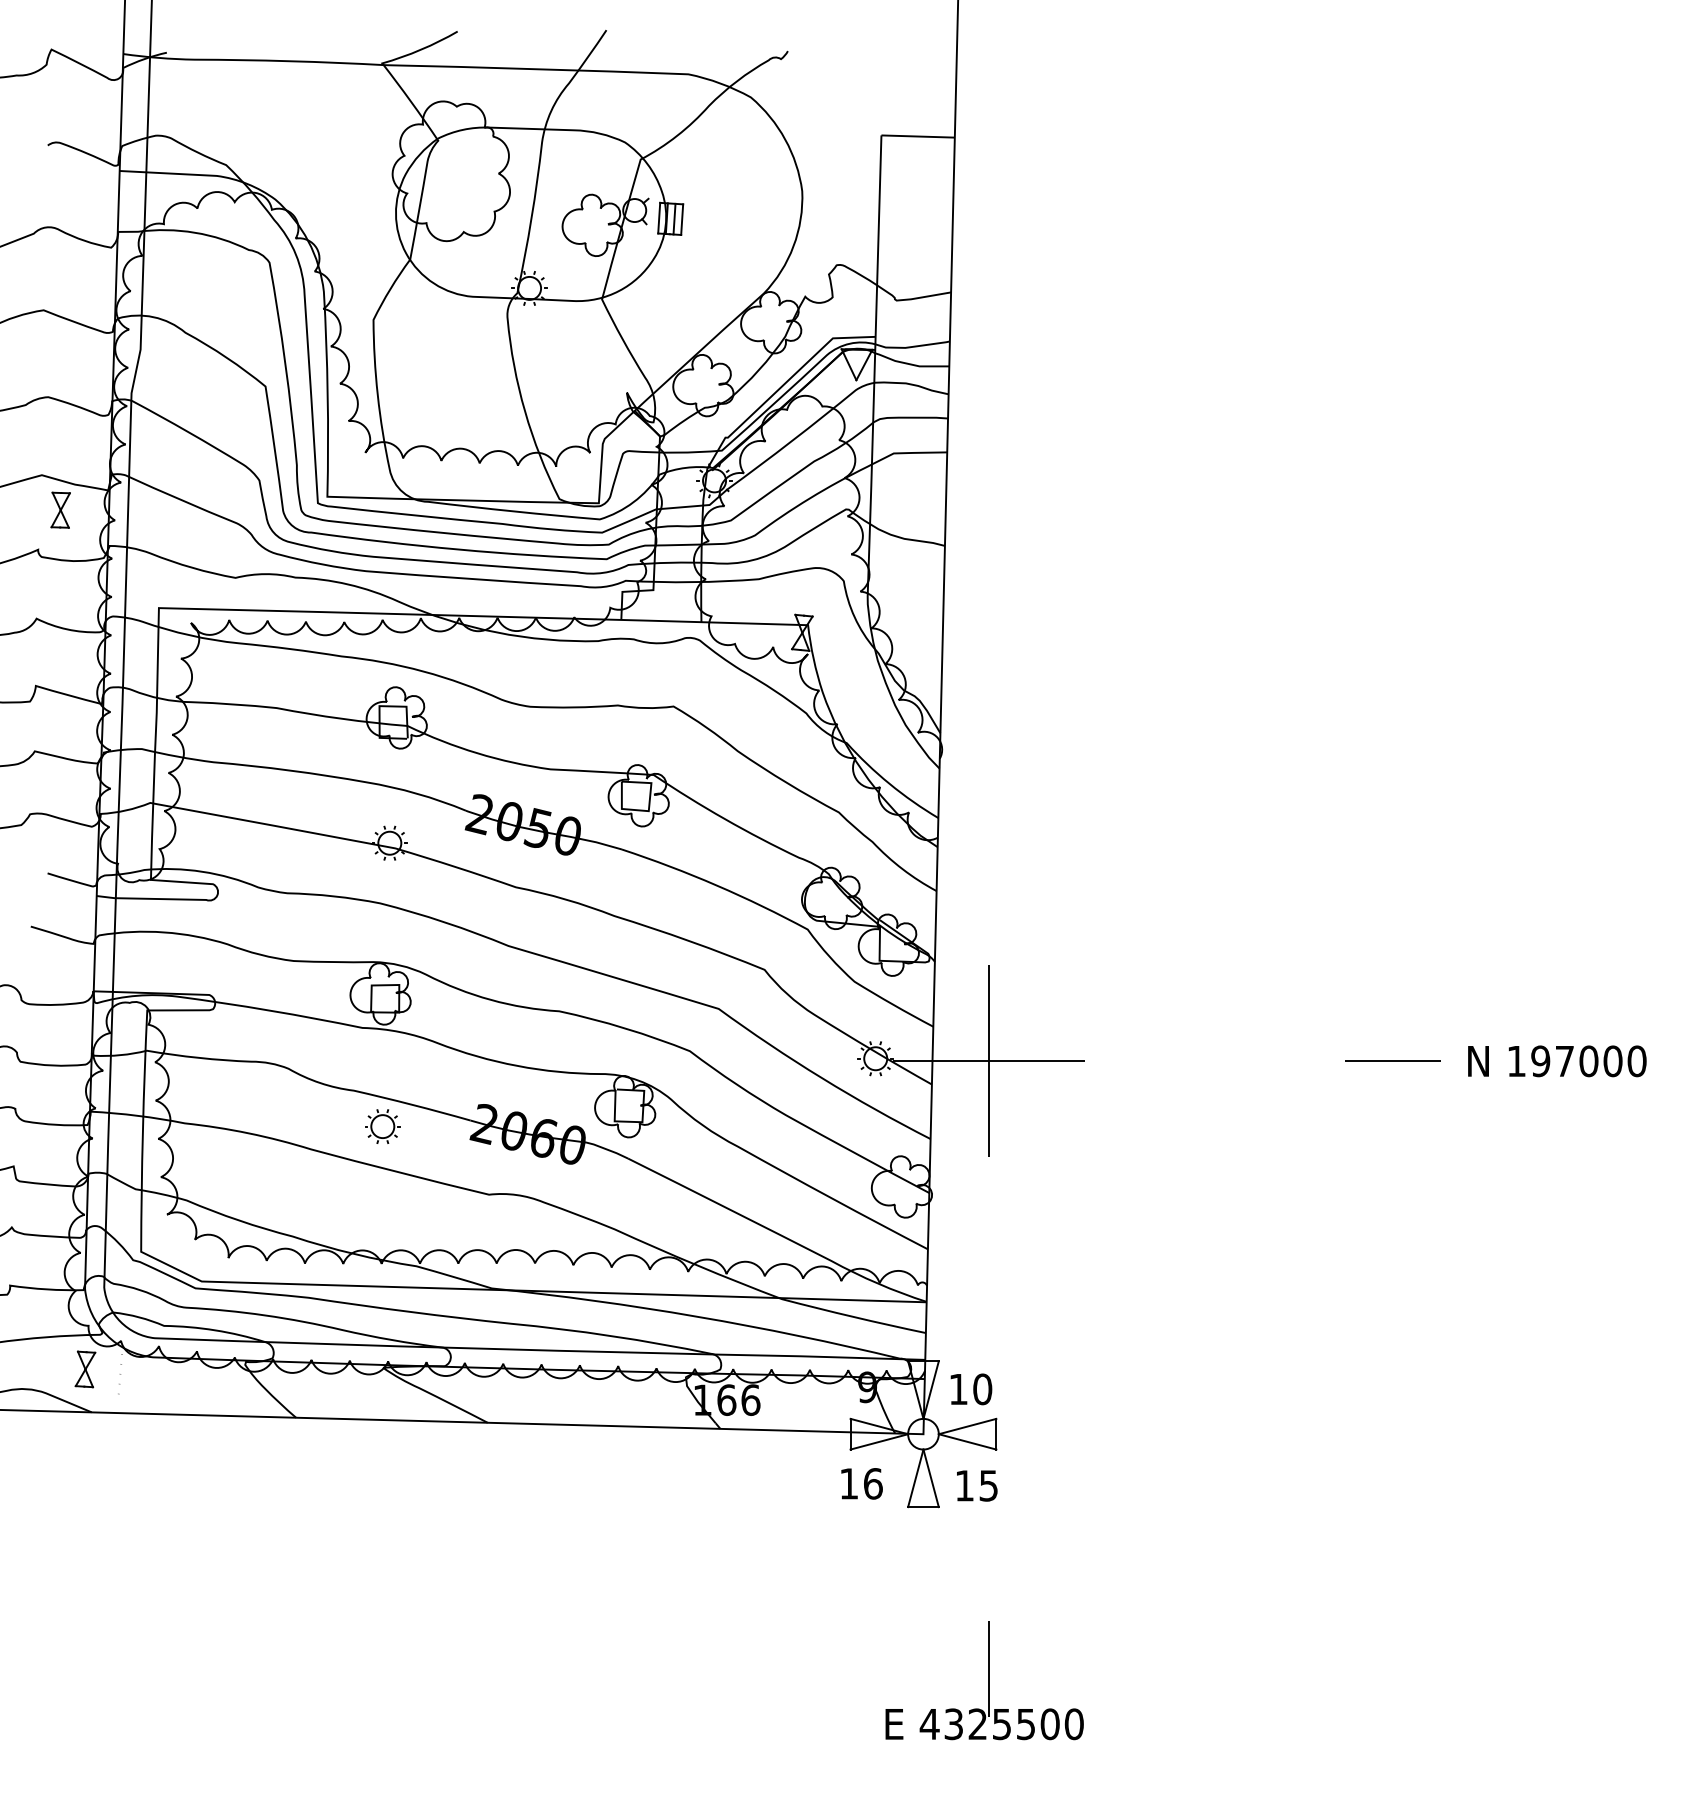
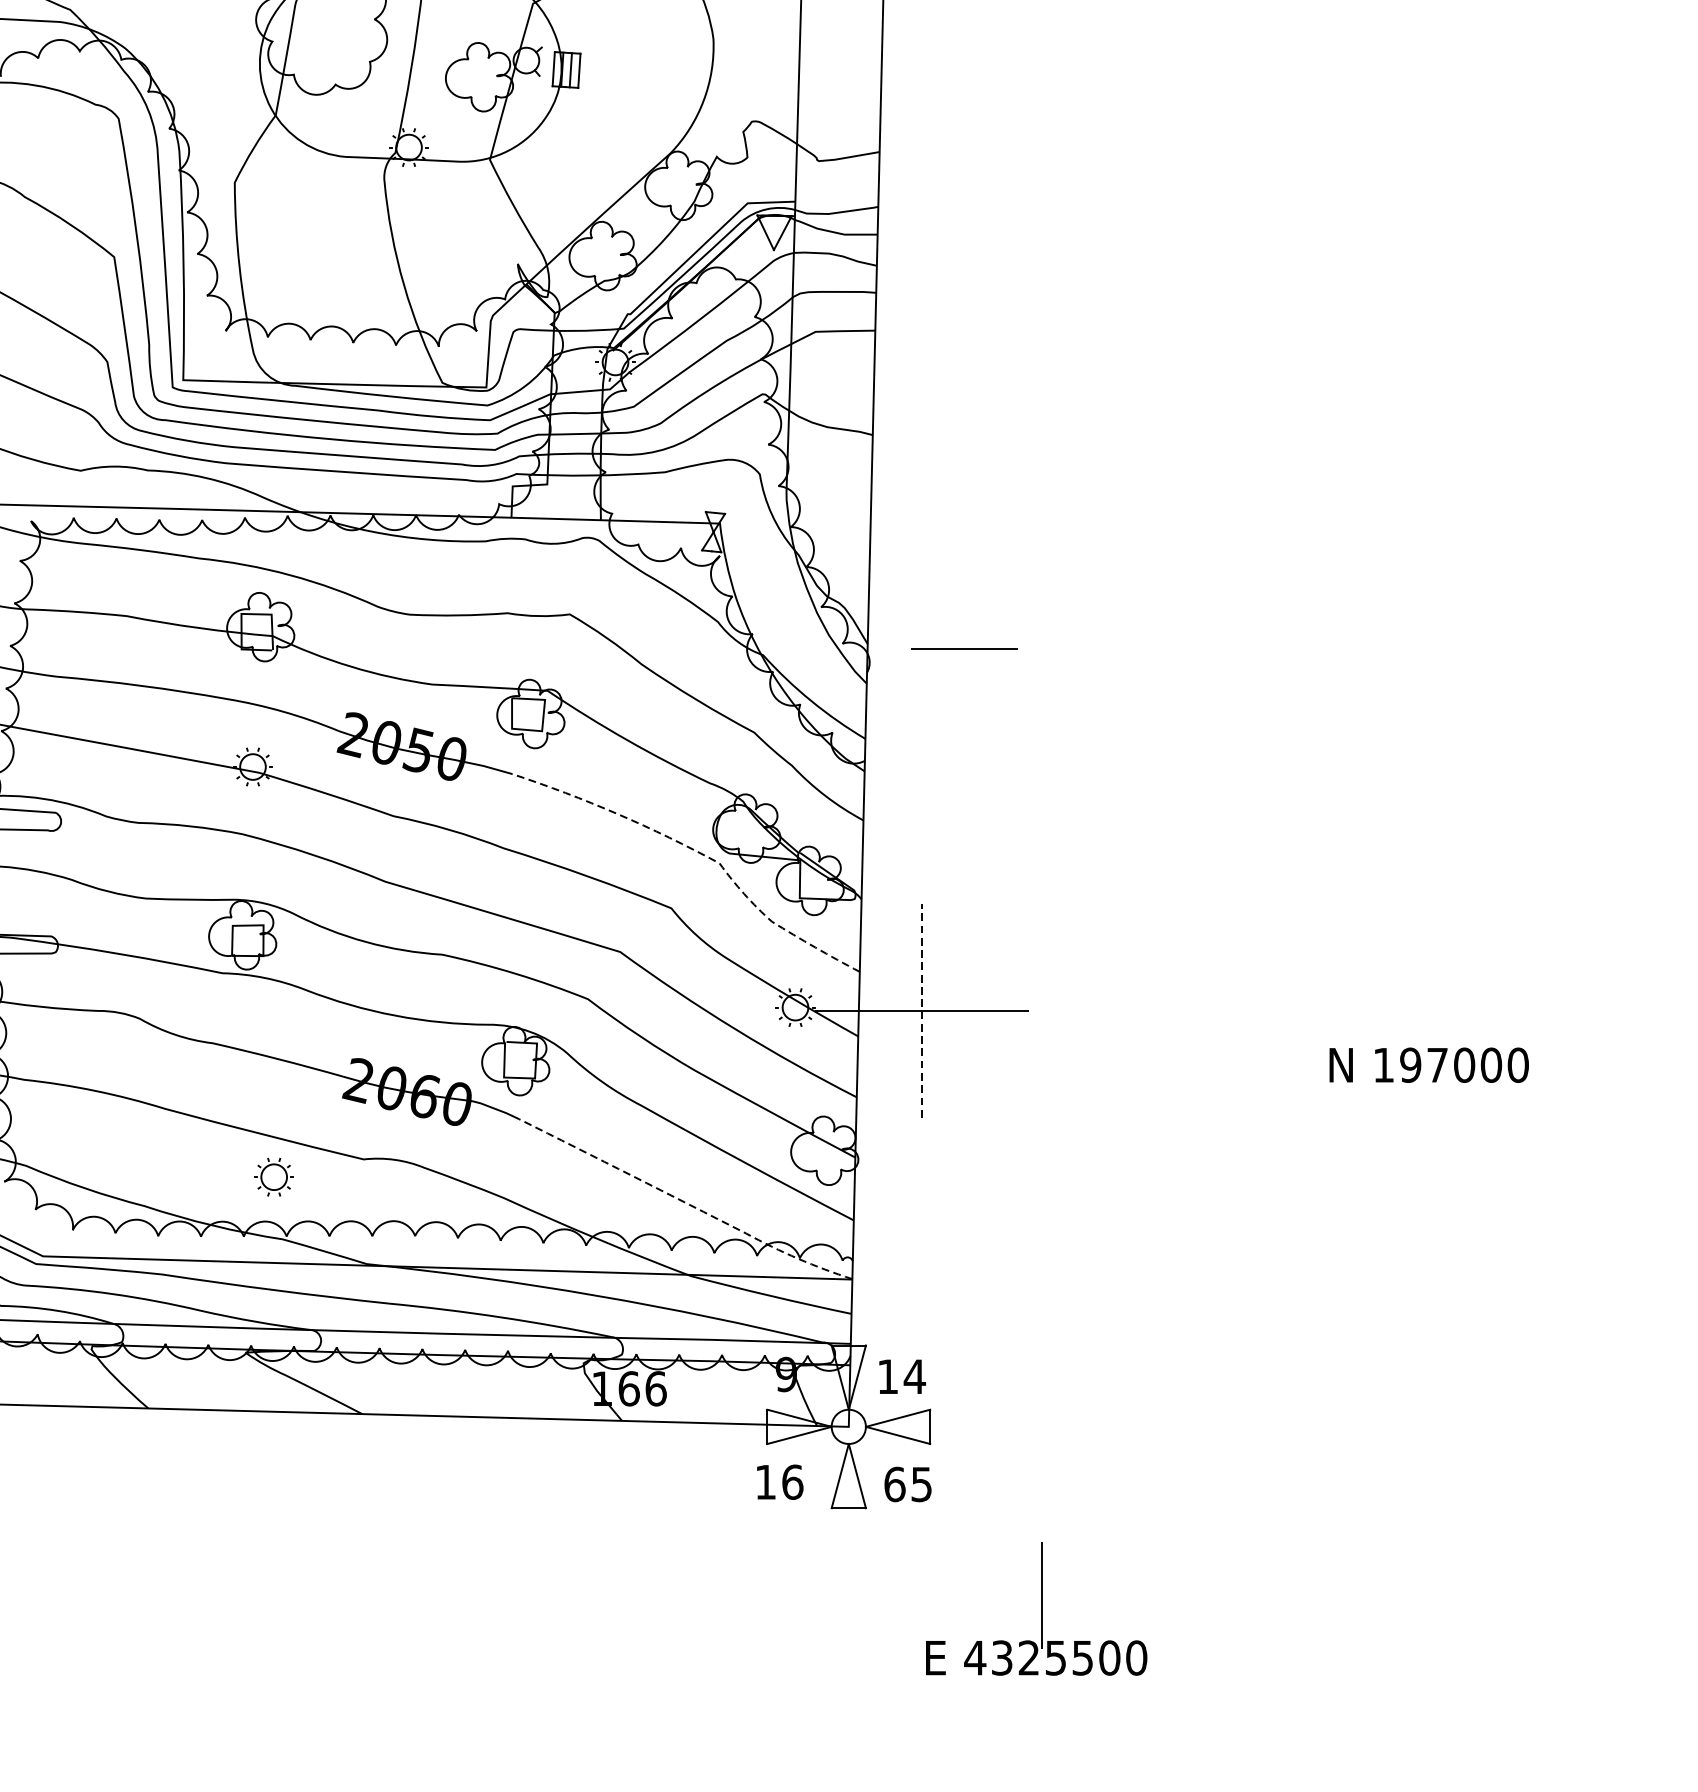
line: (788, 919) -> (698, 852), solid -> dashed
line: (1392, 1060) -> (963, 647), moved
line: (989, 1061) -> (922, 1010), solid -> dashed
text: (1557, 1061) -> (1429, 1065), moved
part: (382, 1126) -> (273, 1177), moved
line: (778, 1234) -> (686, 1203), solid -> dashed
text: (982, 1389) -> (914, 1376), 10 -> 14
text: (964, 1485) -> (894, 1484), 15 -> 65
part: (984, 1680) -> (1036, 1609), moved

